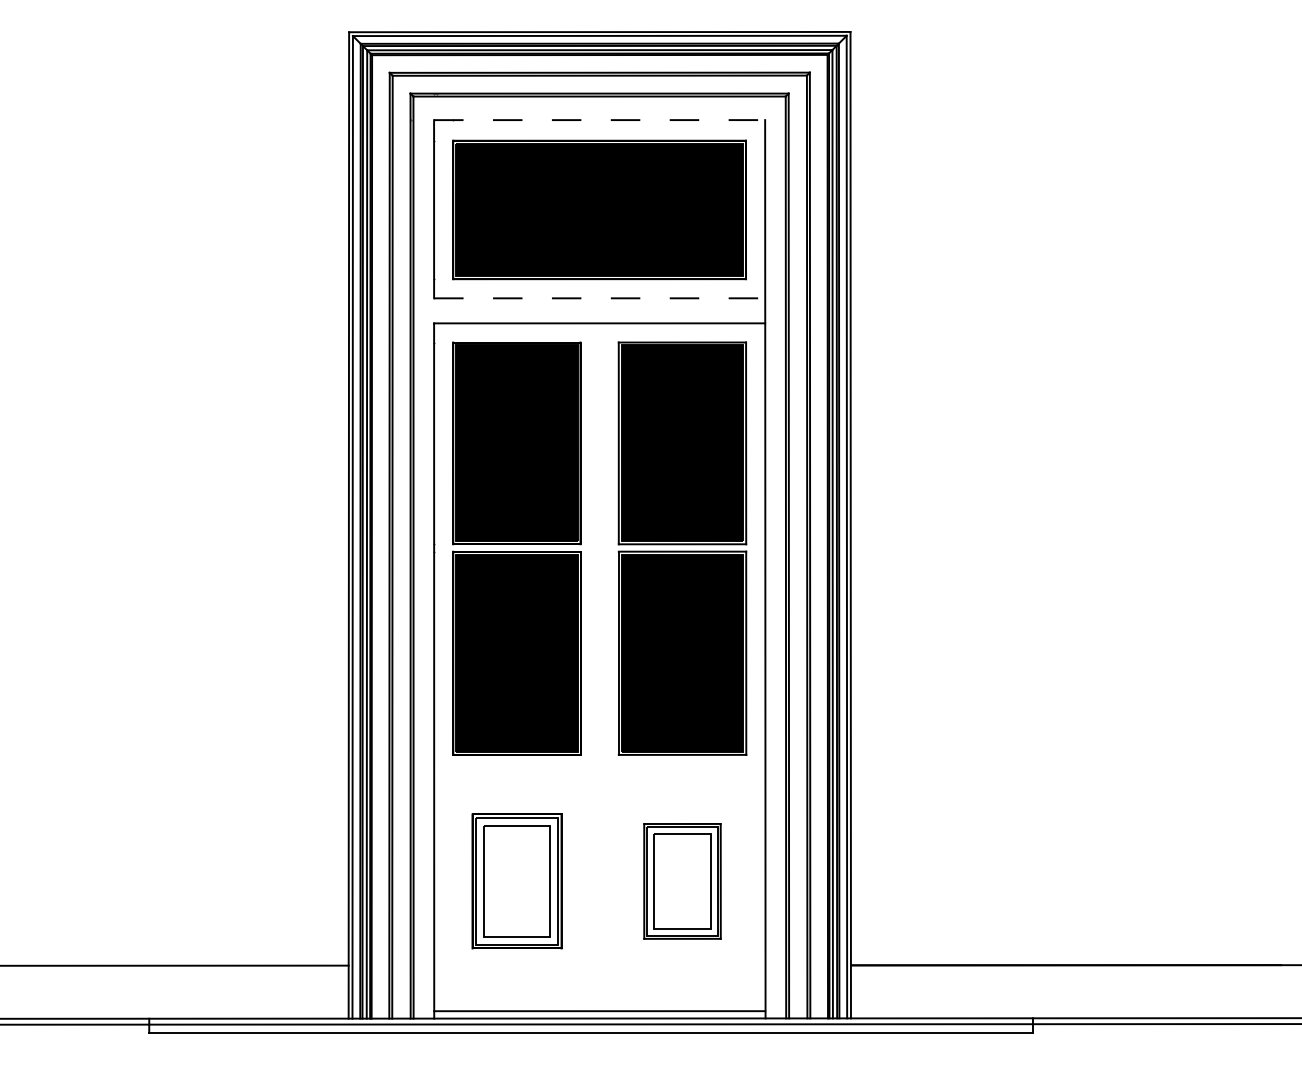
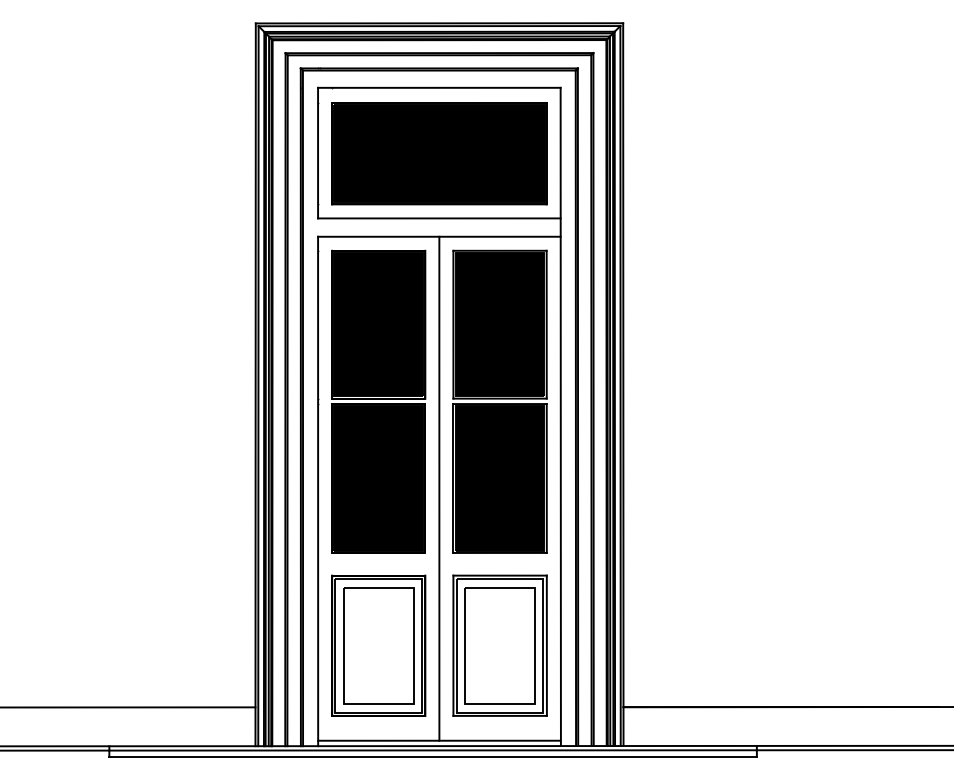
line: (599, 119) -> (439, 87), dashed -> solid
line: (599, 298) -> (439, 218), dashed -> solid
line: (599, 666) -> (439, 488), added
part: (516, 881) -> (378, 645), size x1.43
part: (681, 881) -> (499, 645), size x1.67

